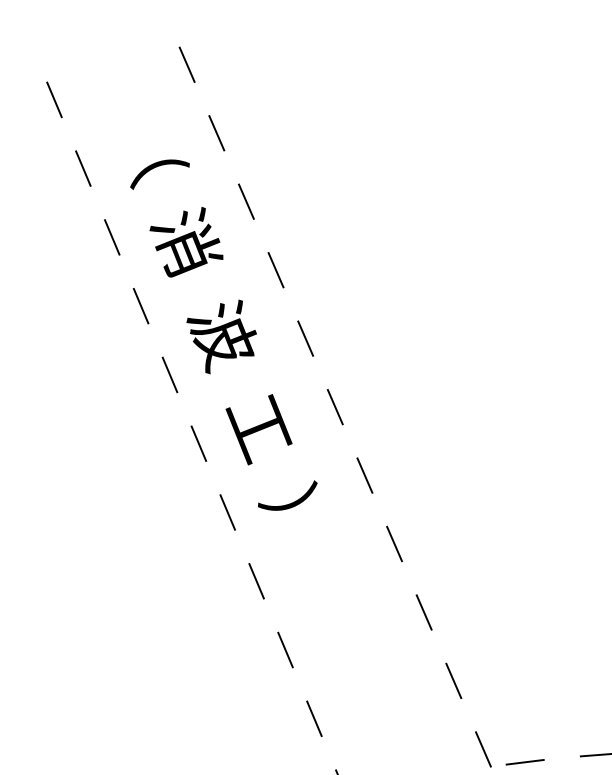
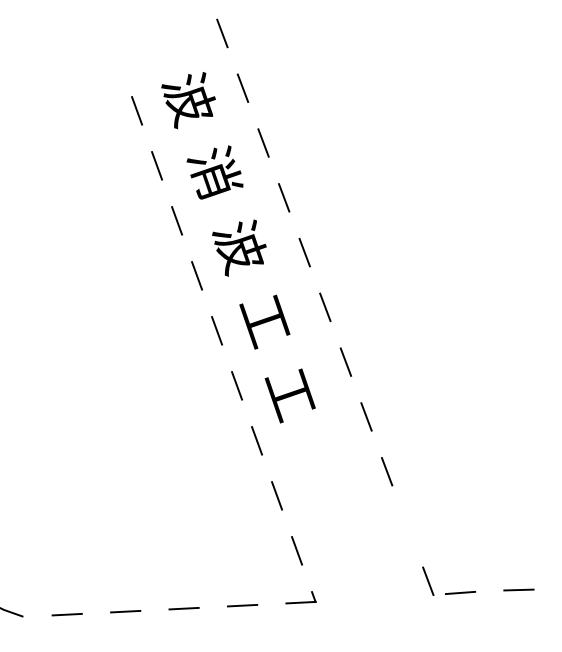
line: (55, 99) -> (117, 55), removed
text: (150, 152) -> (190, 100), （ -> 波
text: (293, 519) -> (288, 393), ） -> 工
line: (453, 680) -> (407, 526), removed

